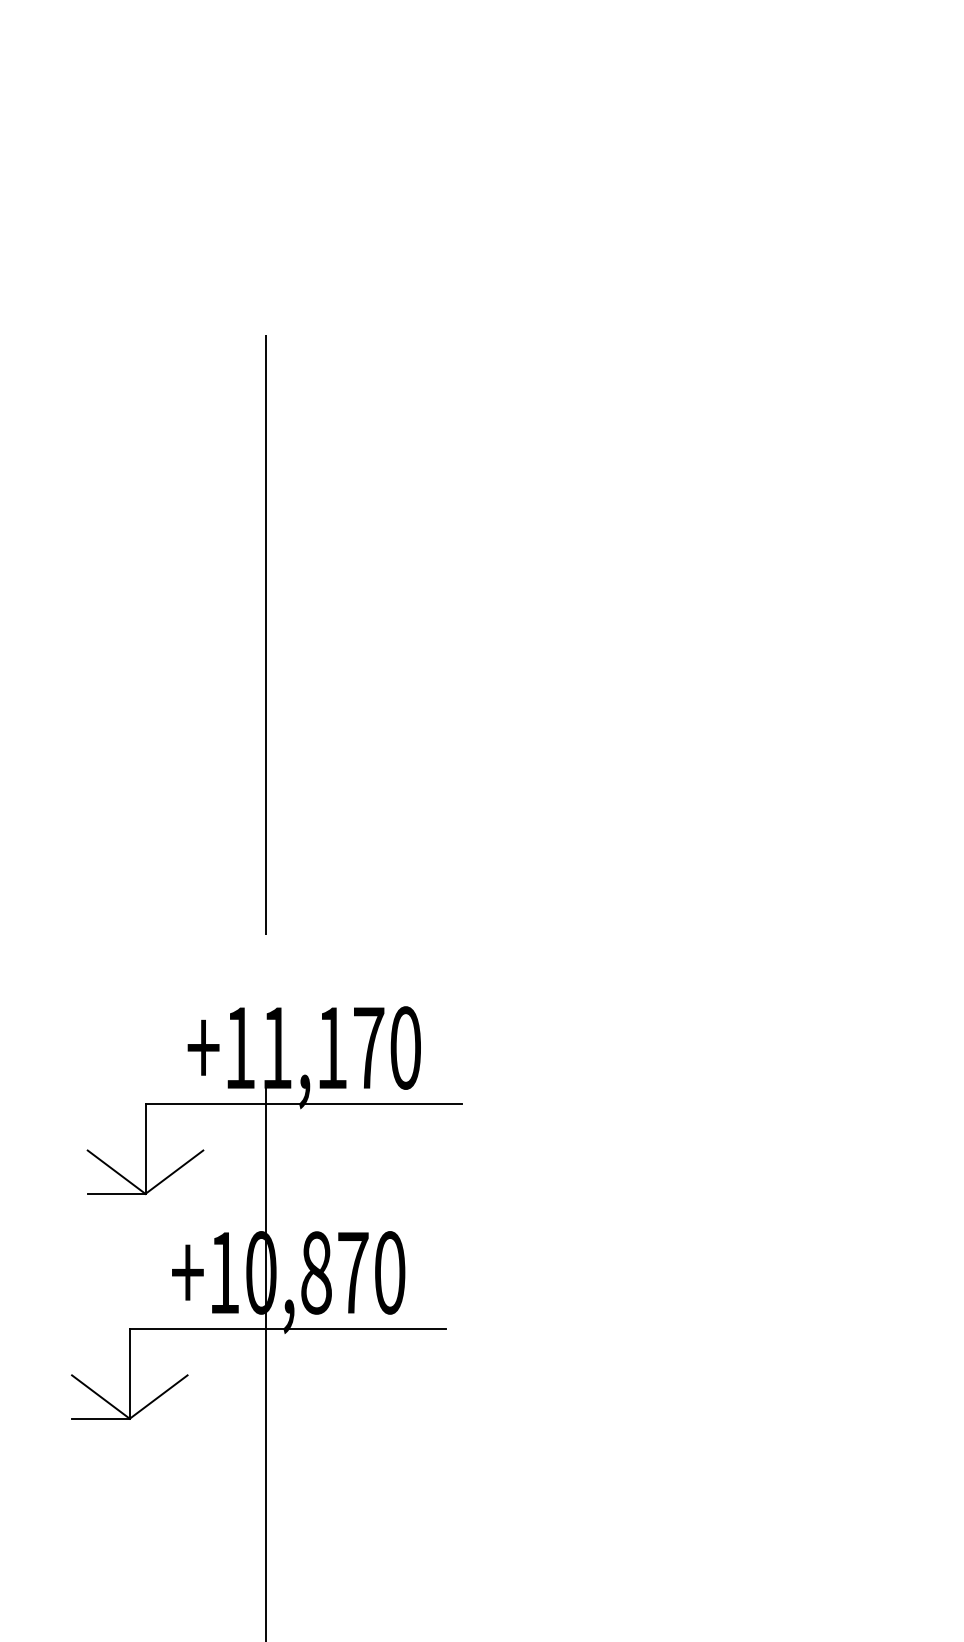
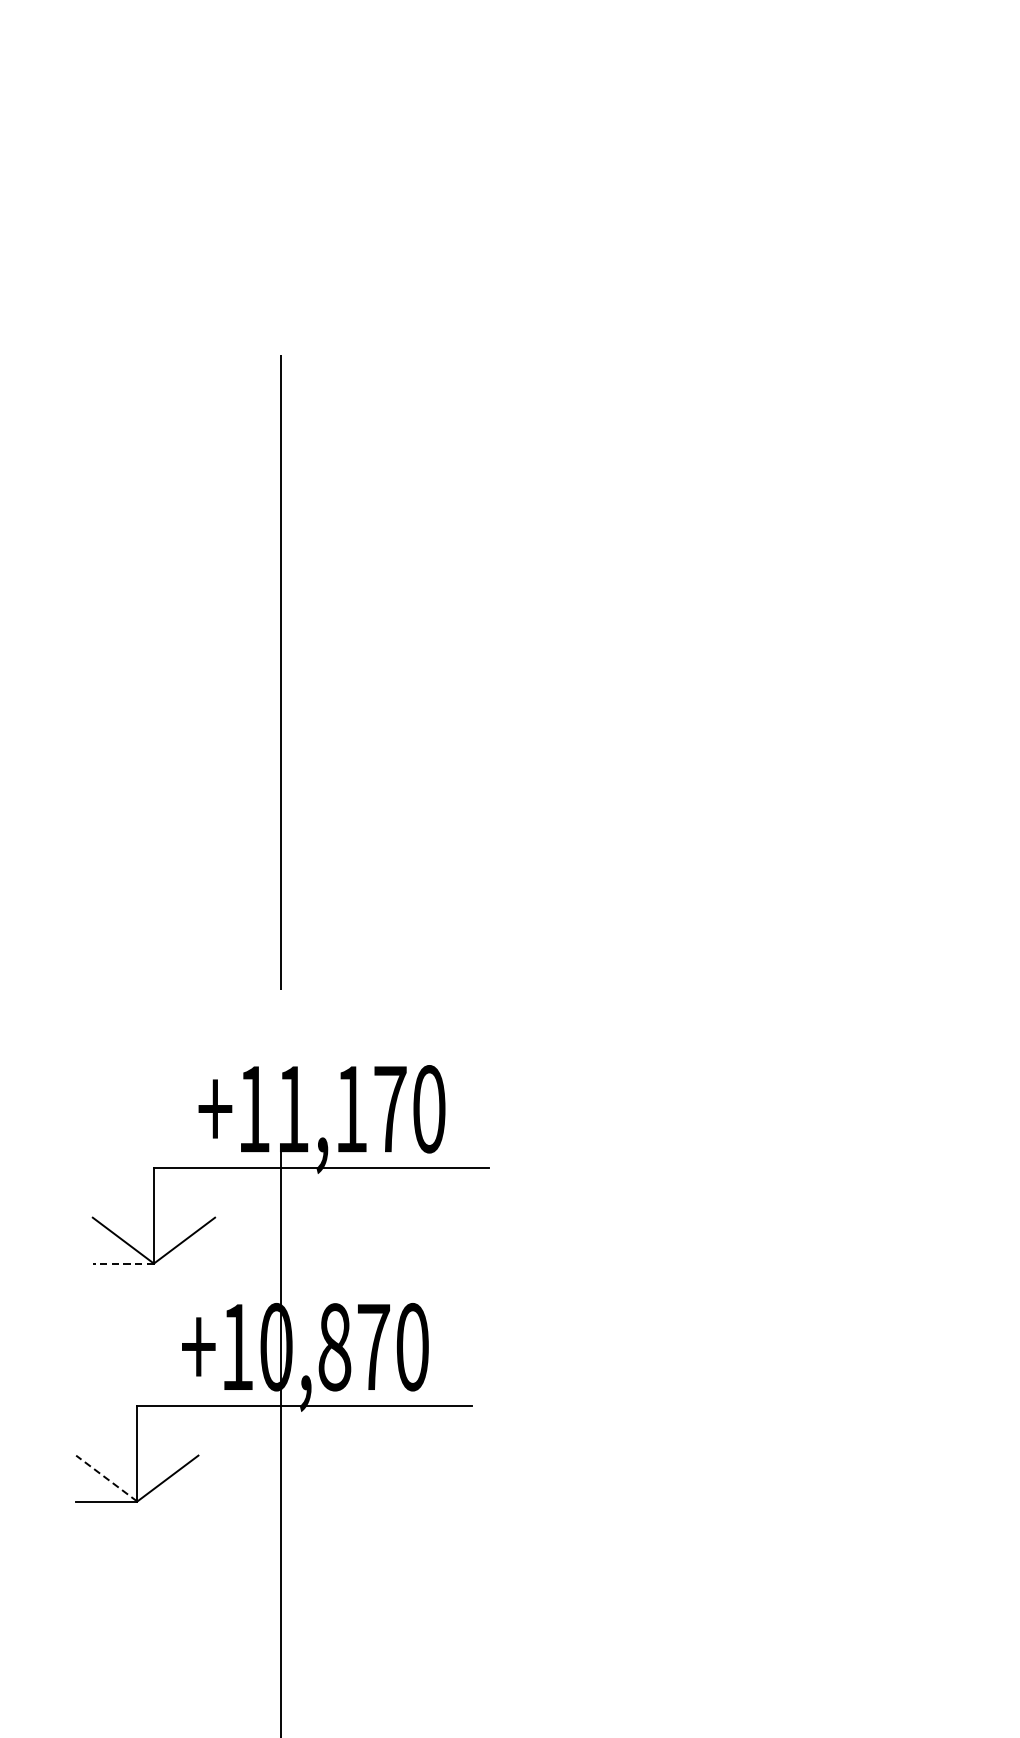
line: (116, 1193) -> (123, 1263), solid -> dashed
line: (100, 1396) -> (106, 1477), solid -> dashed

